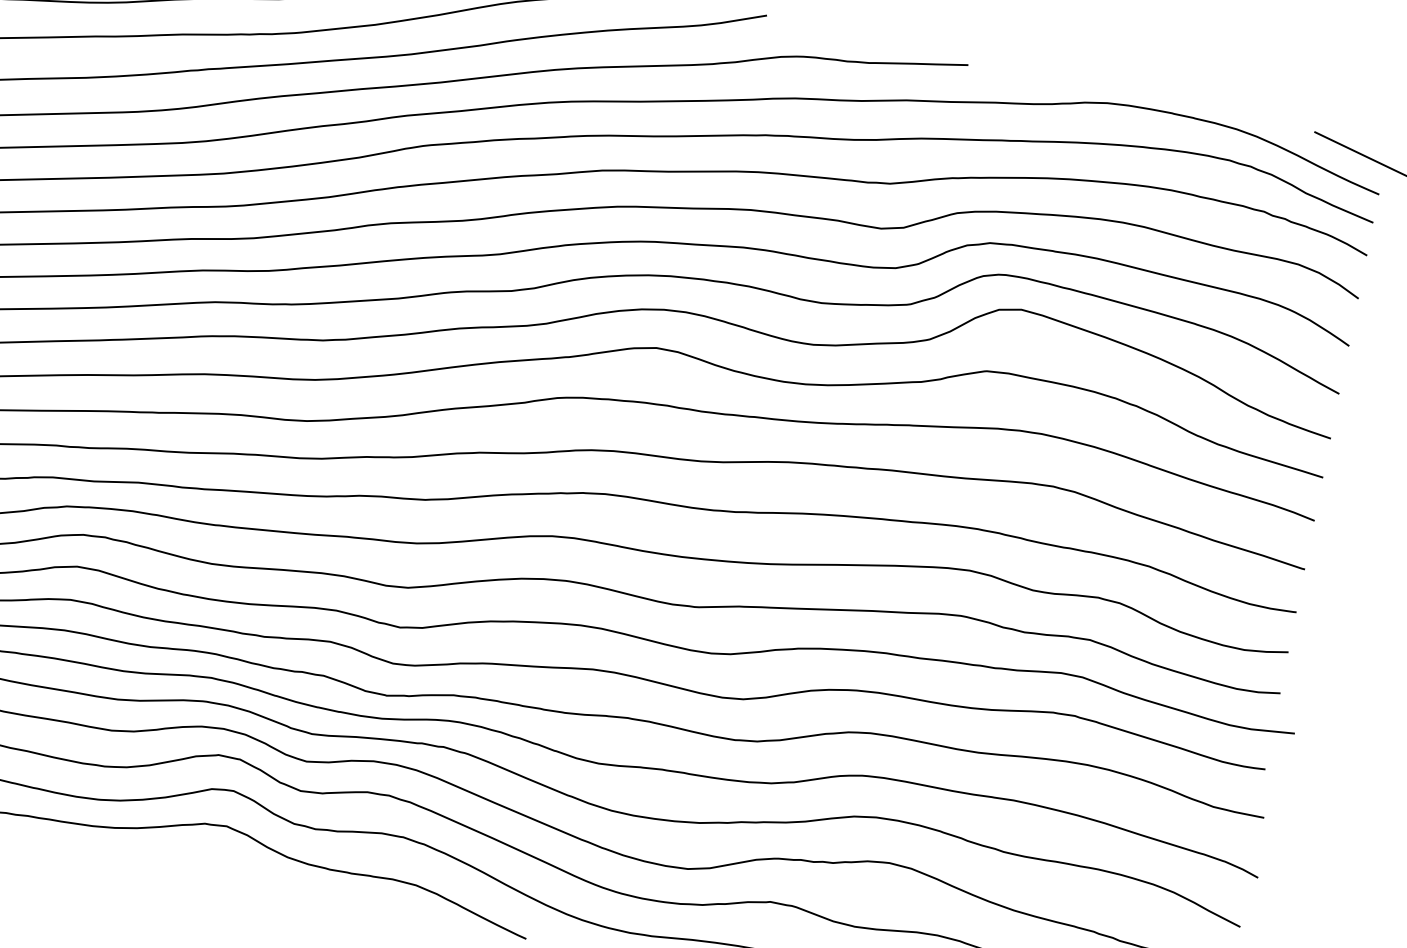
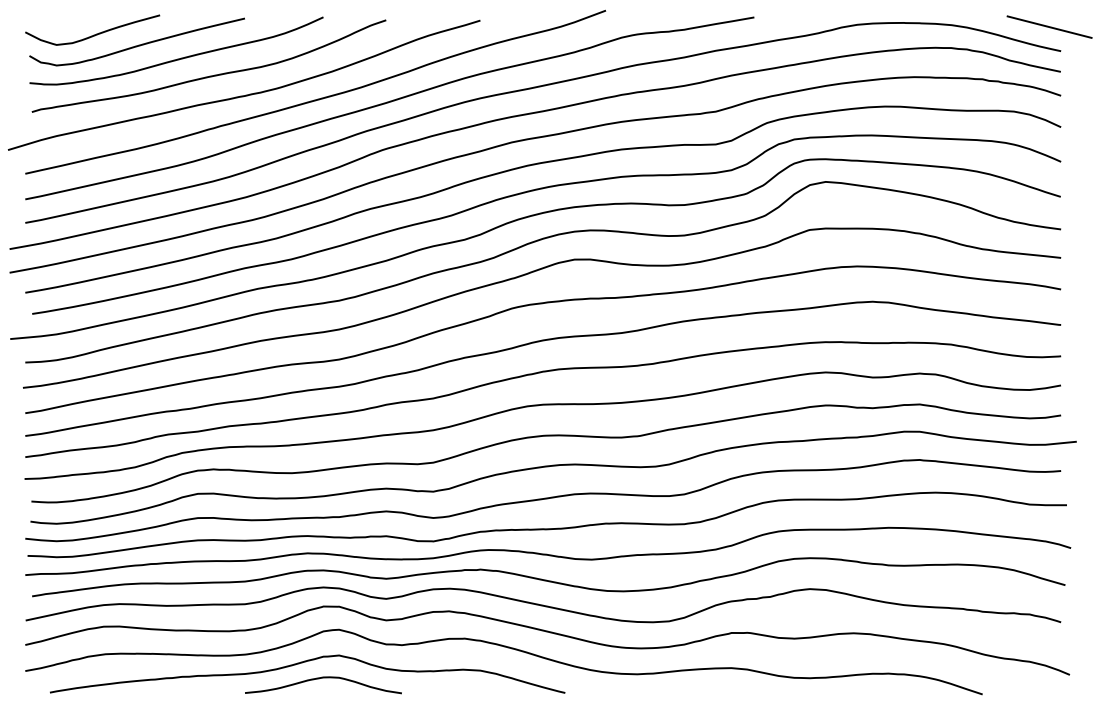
curve: (199, 853) -> (323, 678), added

